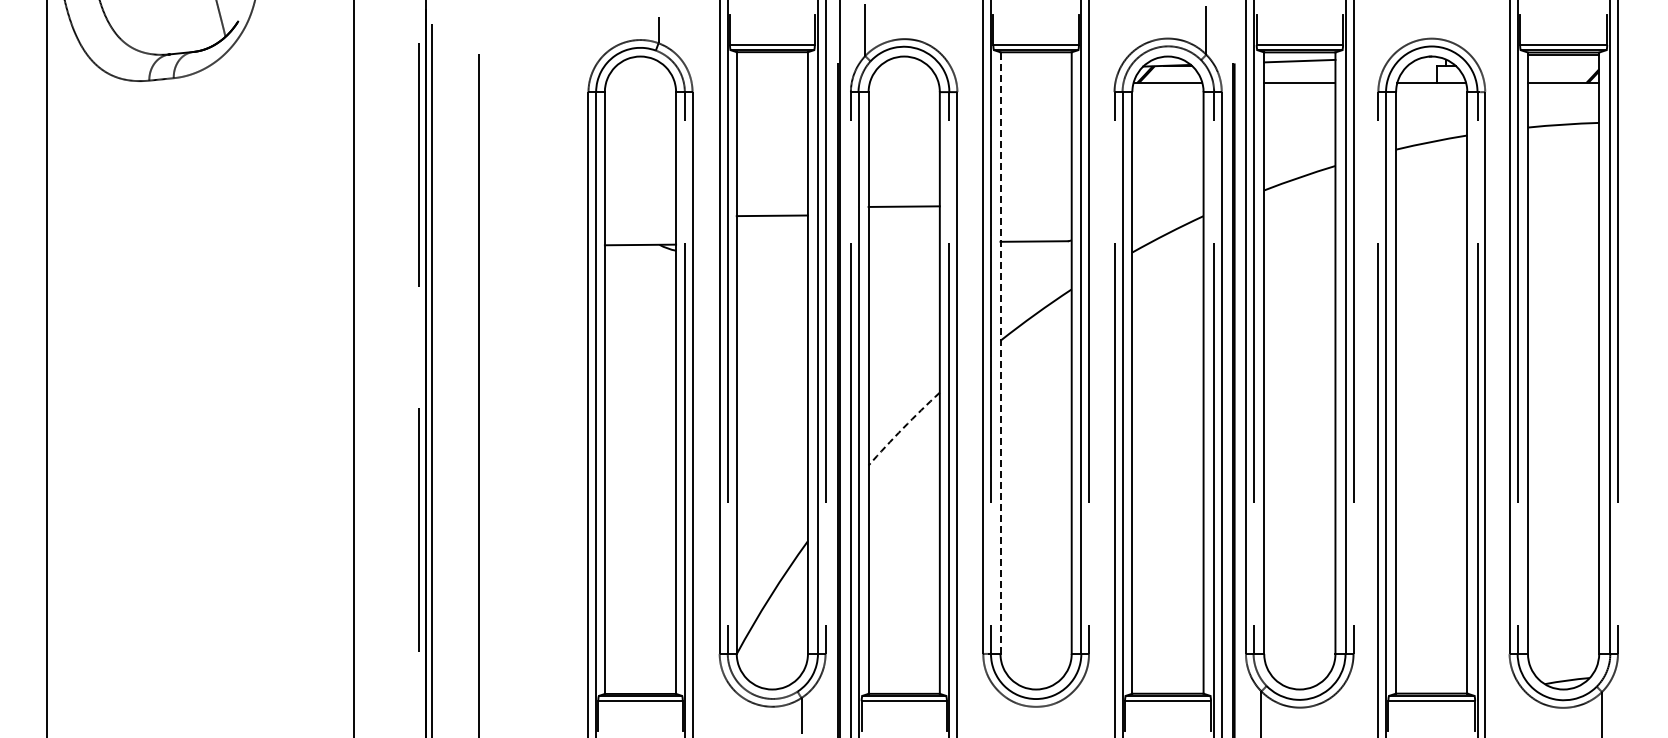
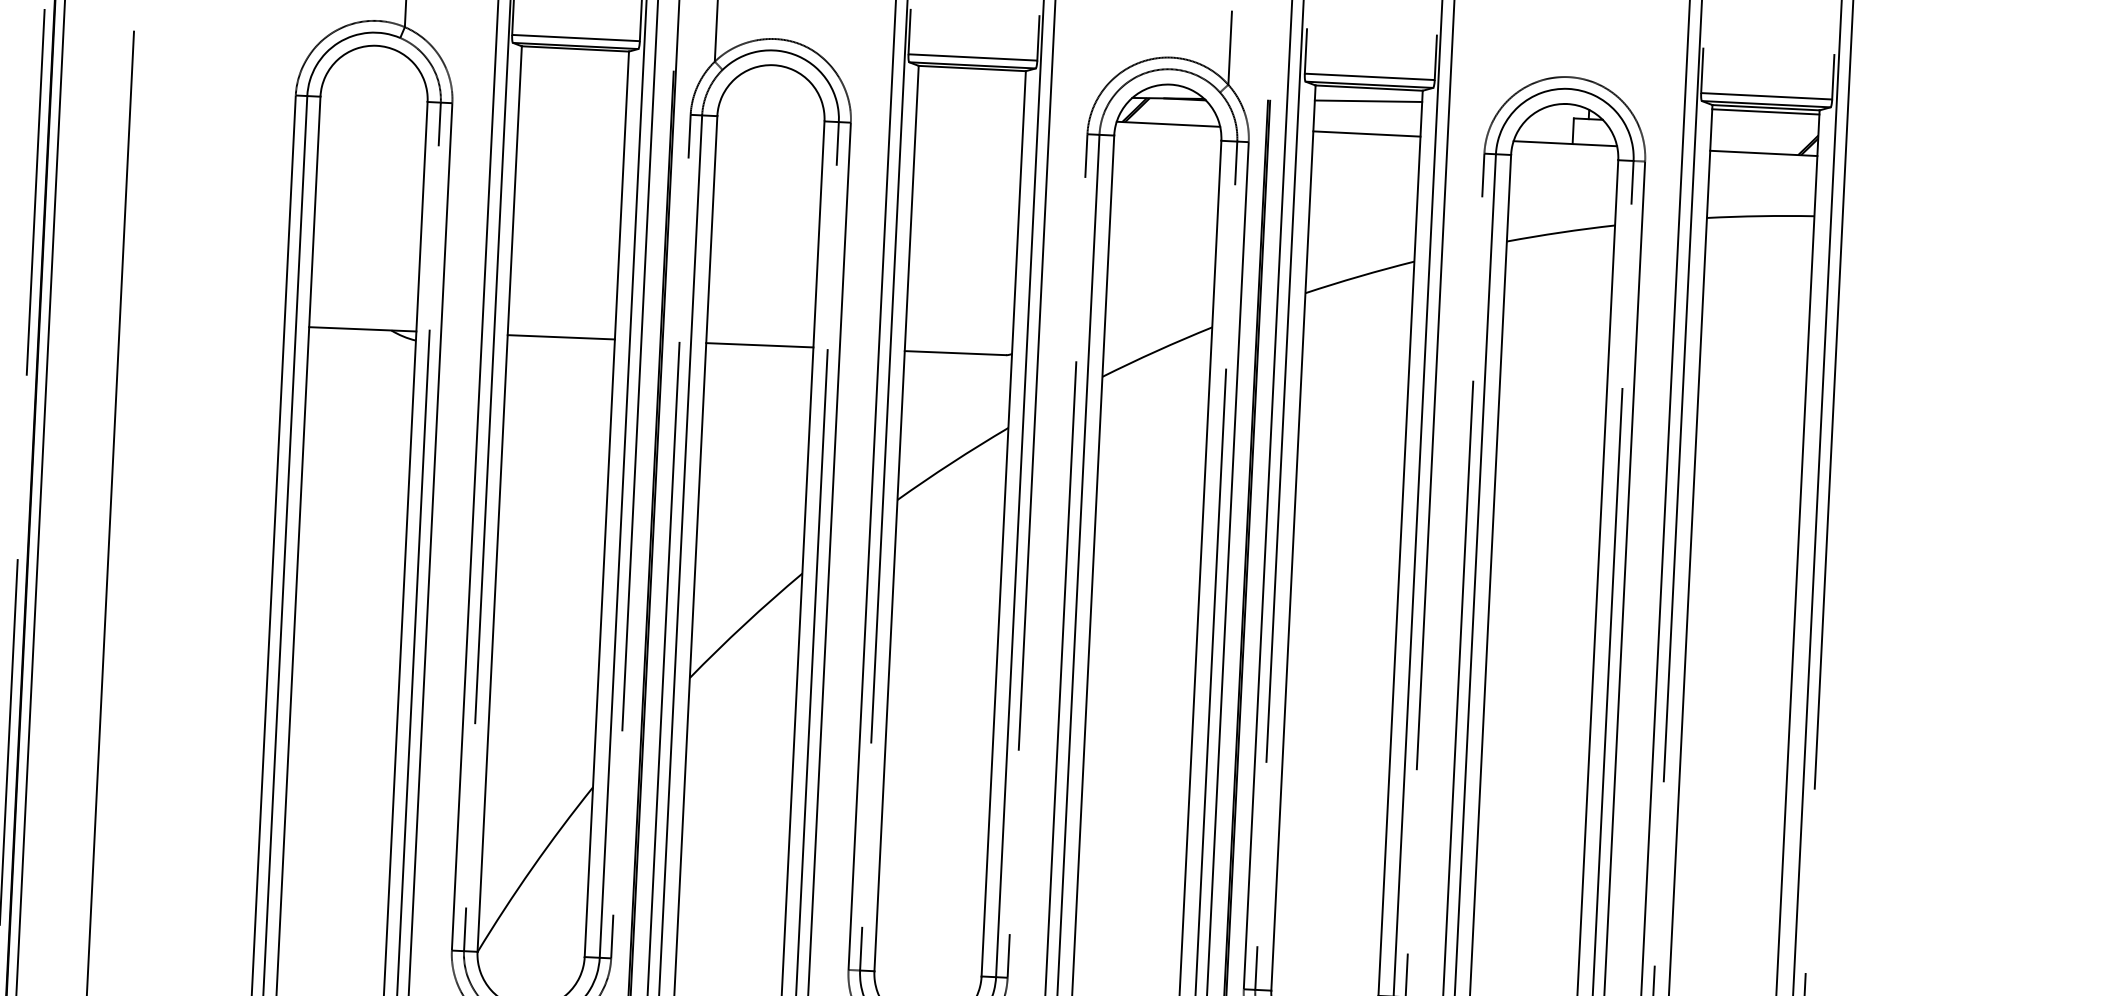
line: (903, 206) -> (758, 344), moved
line: (771, 215) -> (560, 336), moved
line: (1000, 353) -> (896, 519), dashed -> solid
arc: (903, 428) -> (745, 624), dashed -> solid

